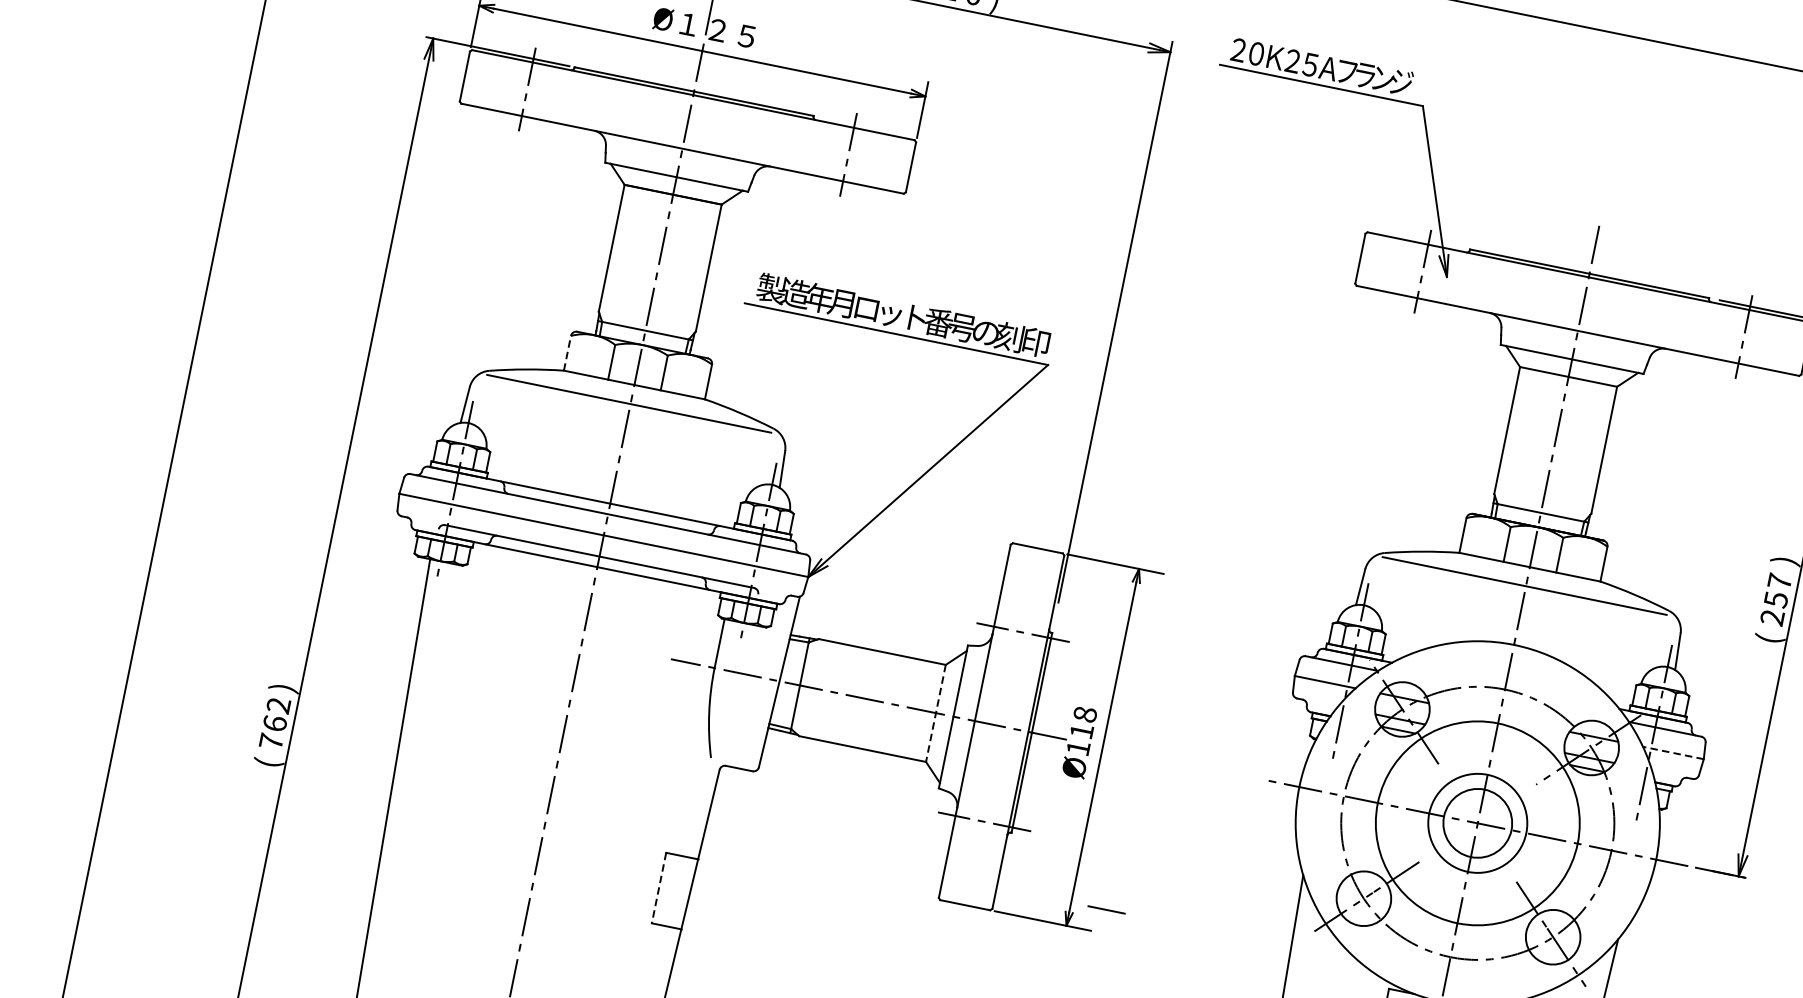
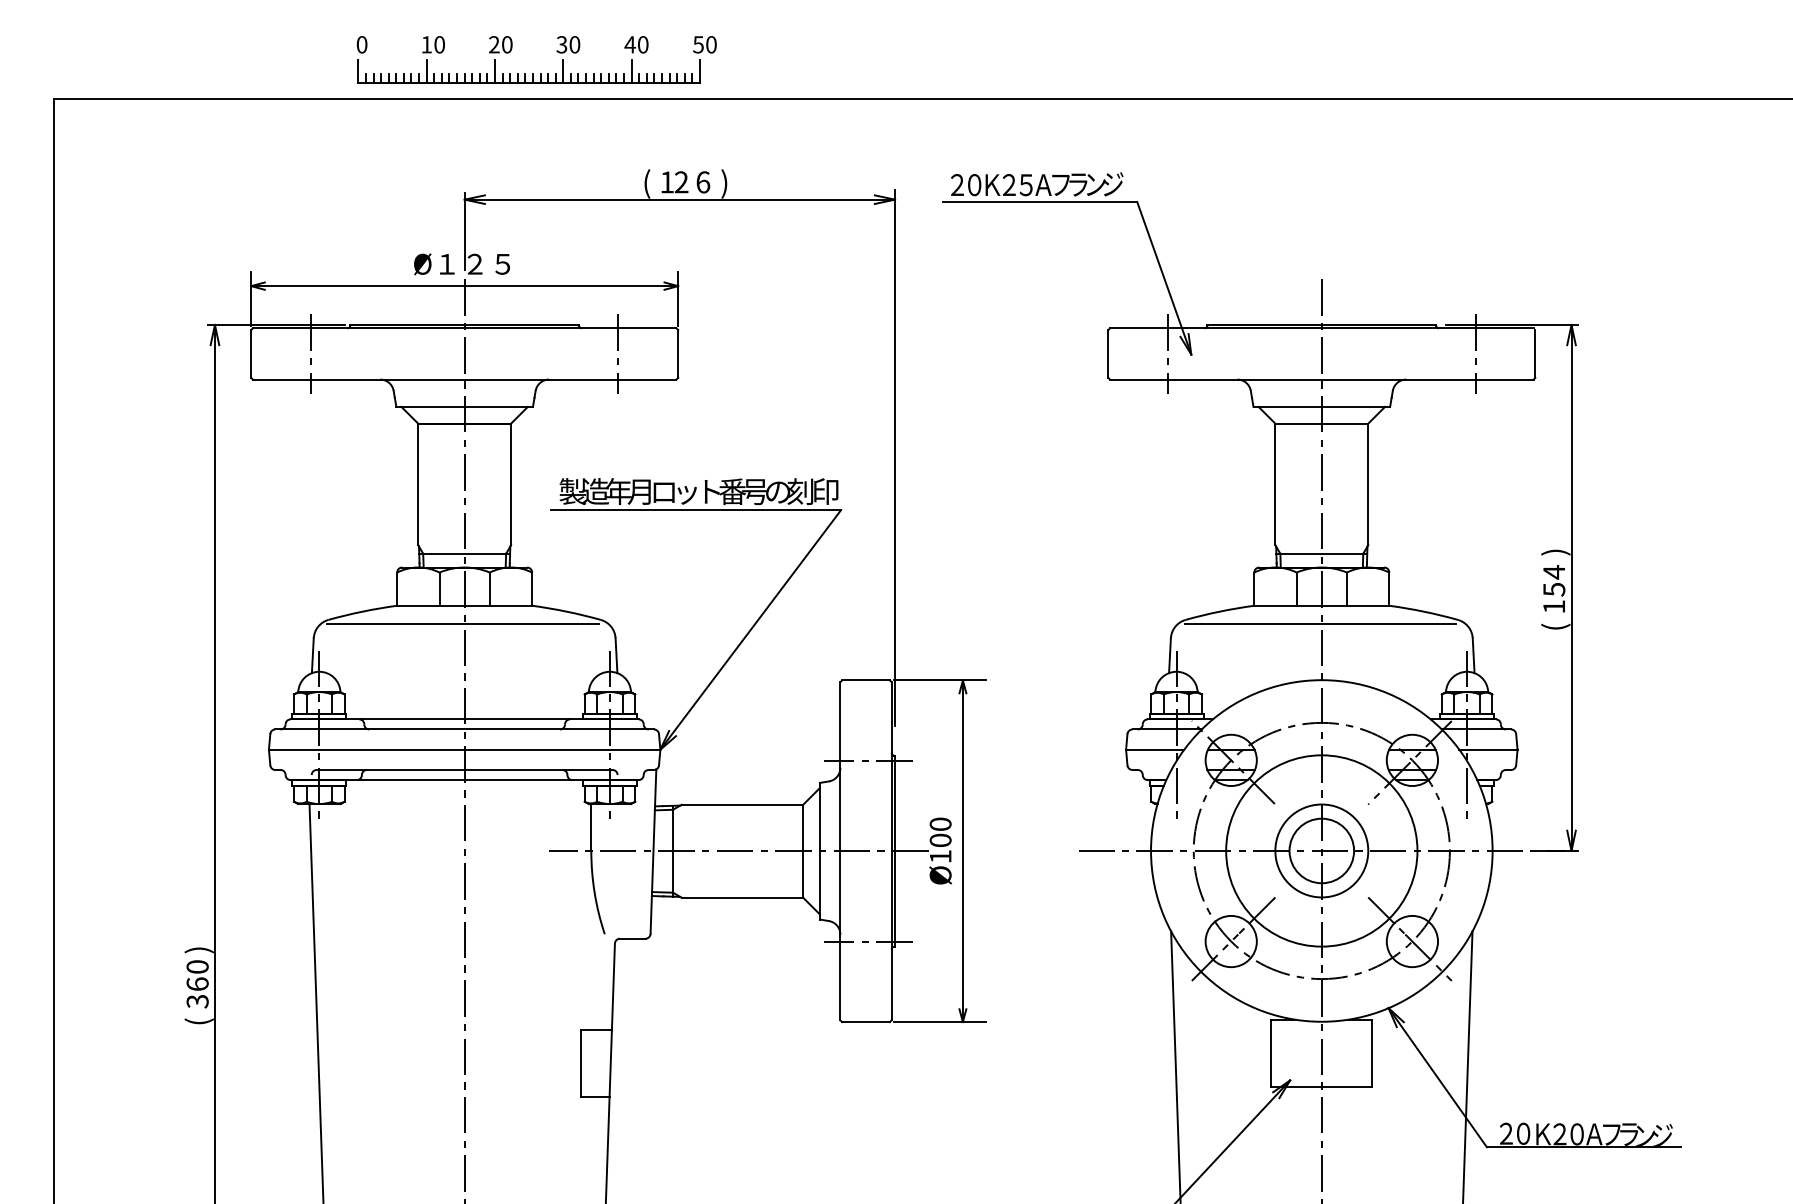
line: (567, 353) -> (397, 589), dashed -> solid
text: (1779, 581) -> (1553, 572), 7 -> 4
text: (1771, 617) -> (1553, 606), 2 -> 1
text: (278, 705) -> (197, 966), 2 -> 0
line: (936, 713) -> (803, 851), dashed -> solid
text: (1083, 721) -> (940, 831), Ø118 -> Ø100
text: (271, 741) -> (197, 1001), 7 -> 3
line: (1672, 752) -> (1487, 749), dashed -> solid
line: (659, 888) -> (581, 1063), dashed -> solid
line: (1106, 909) -> (1096, 850), moved

